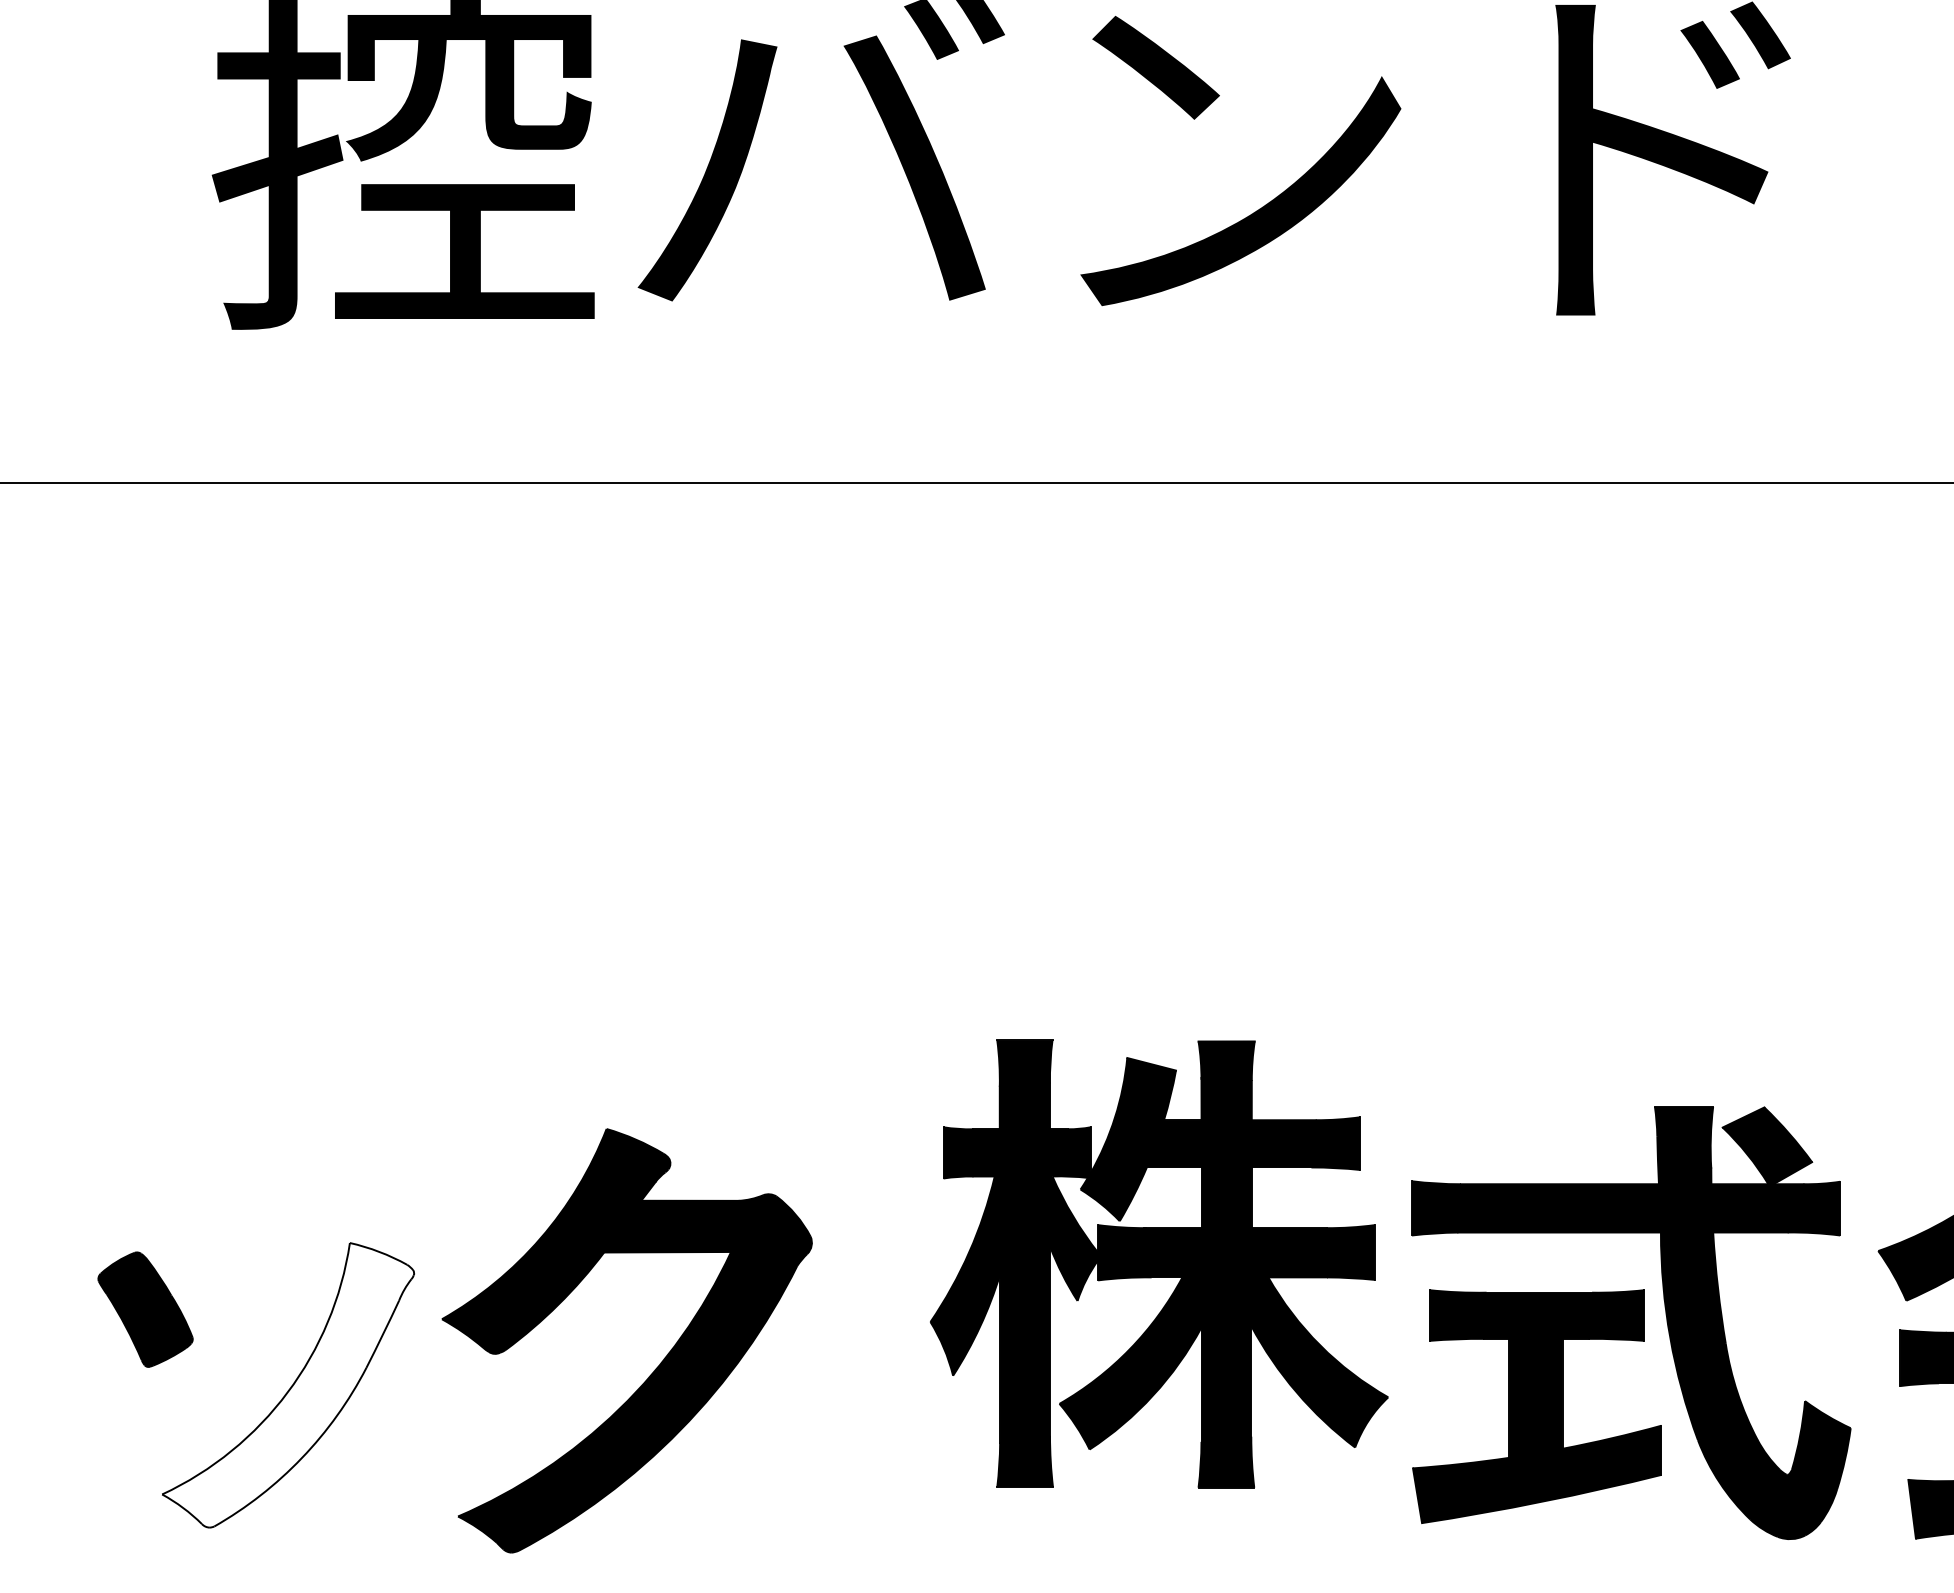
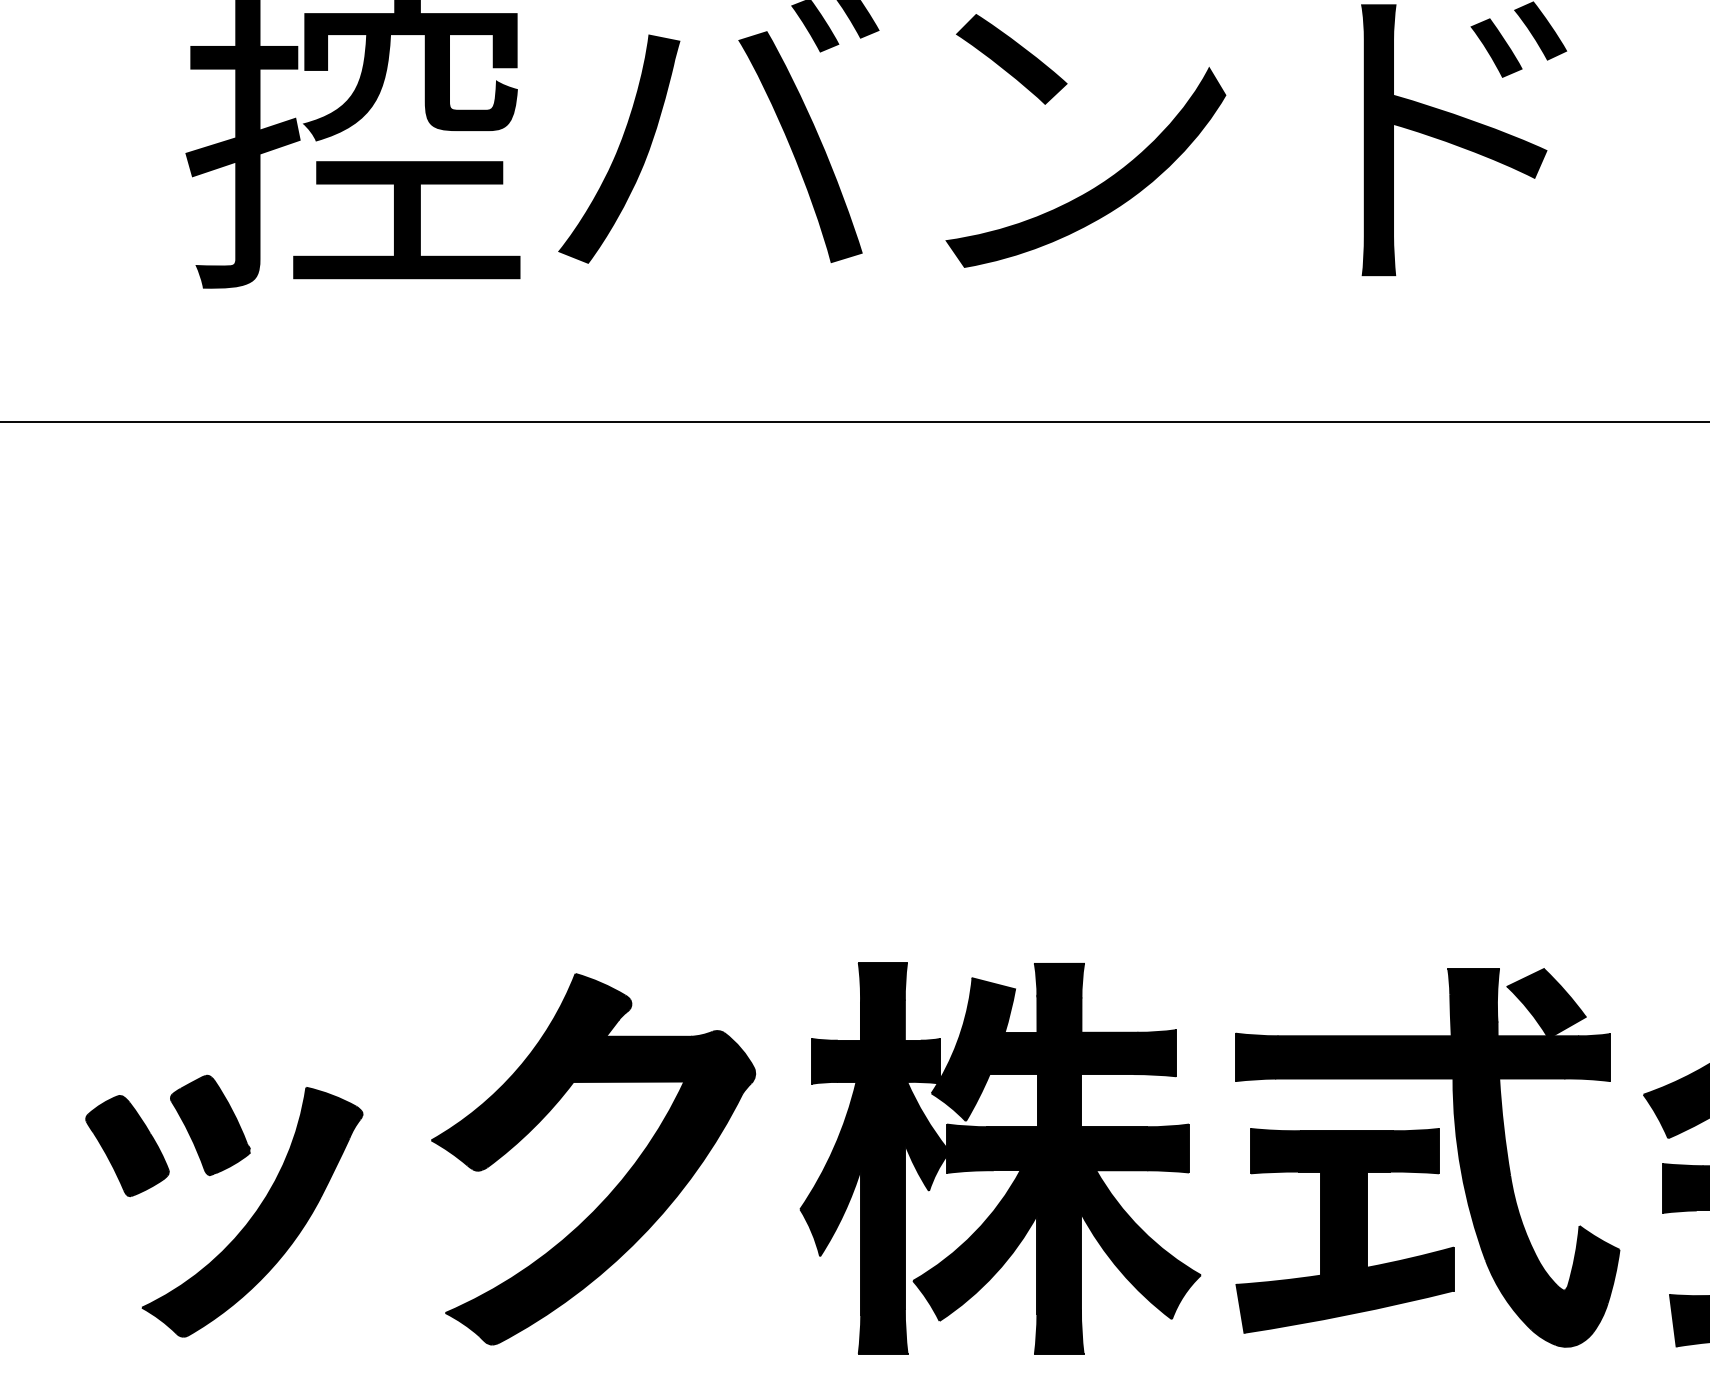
part: (1159, 1263) -> (1000, 1158), moved
part: (240, 1285) -> (210, 1124), added
part: (655, 1368) -> (618, 1183), moved
fill: (288, 1385) -> (252, 1212), added

